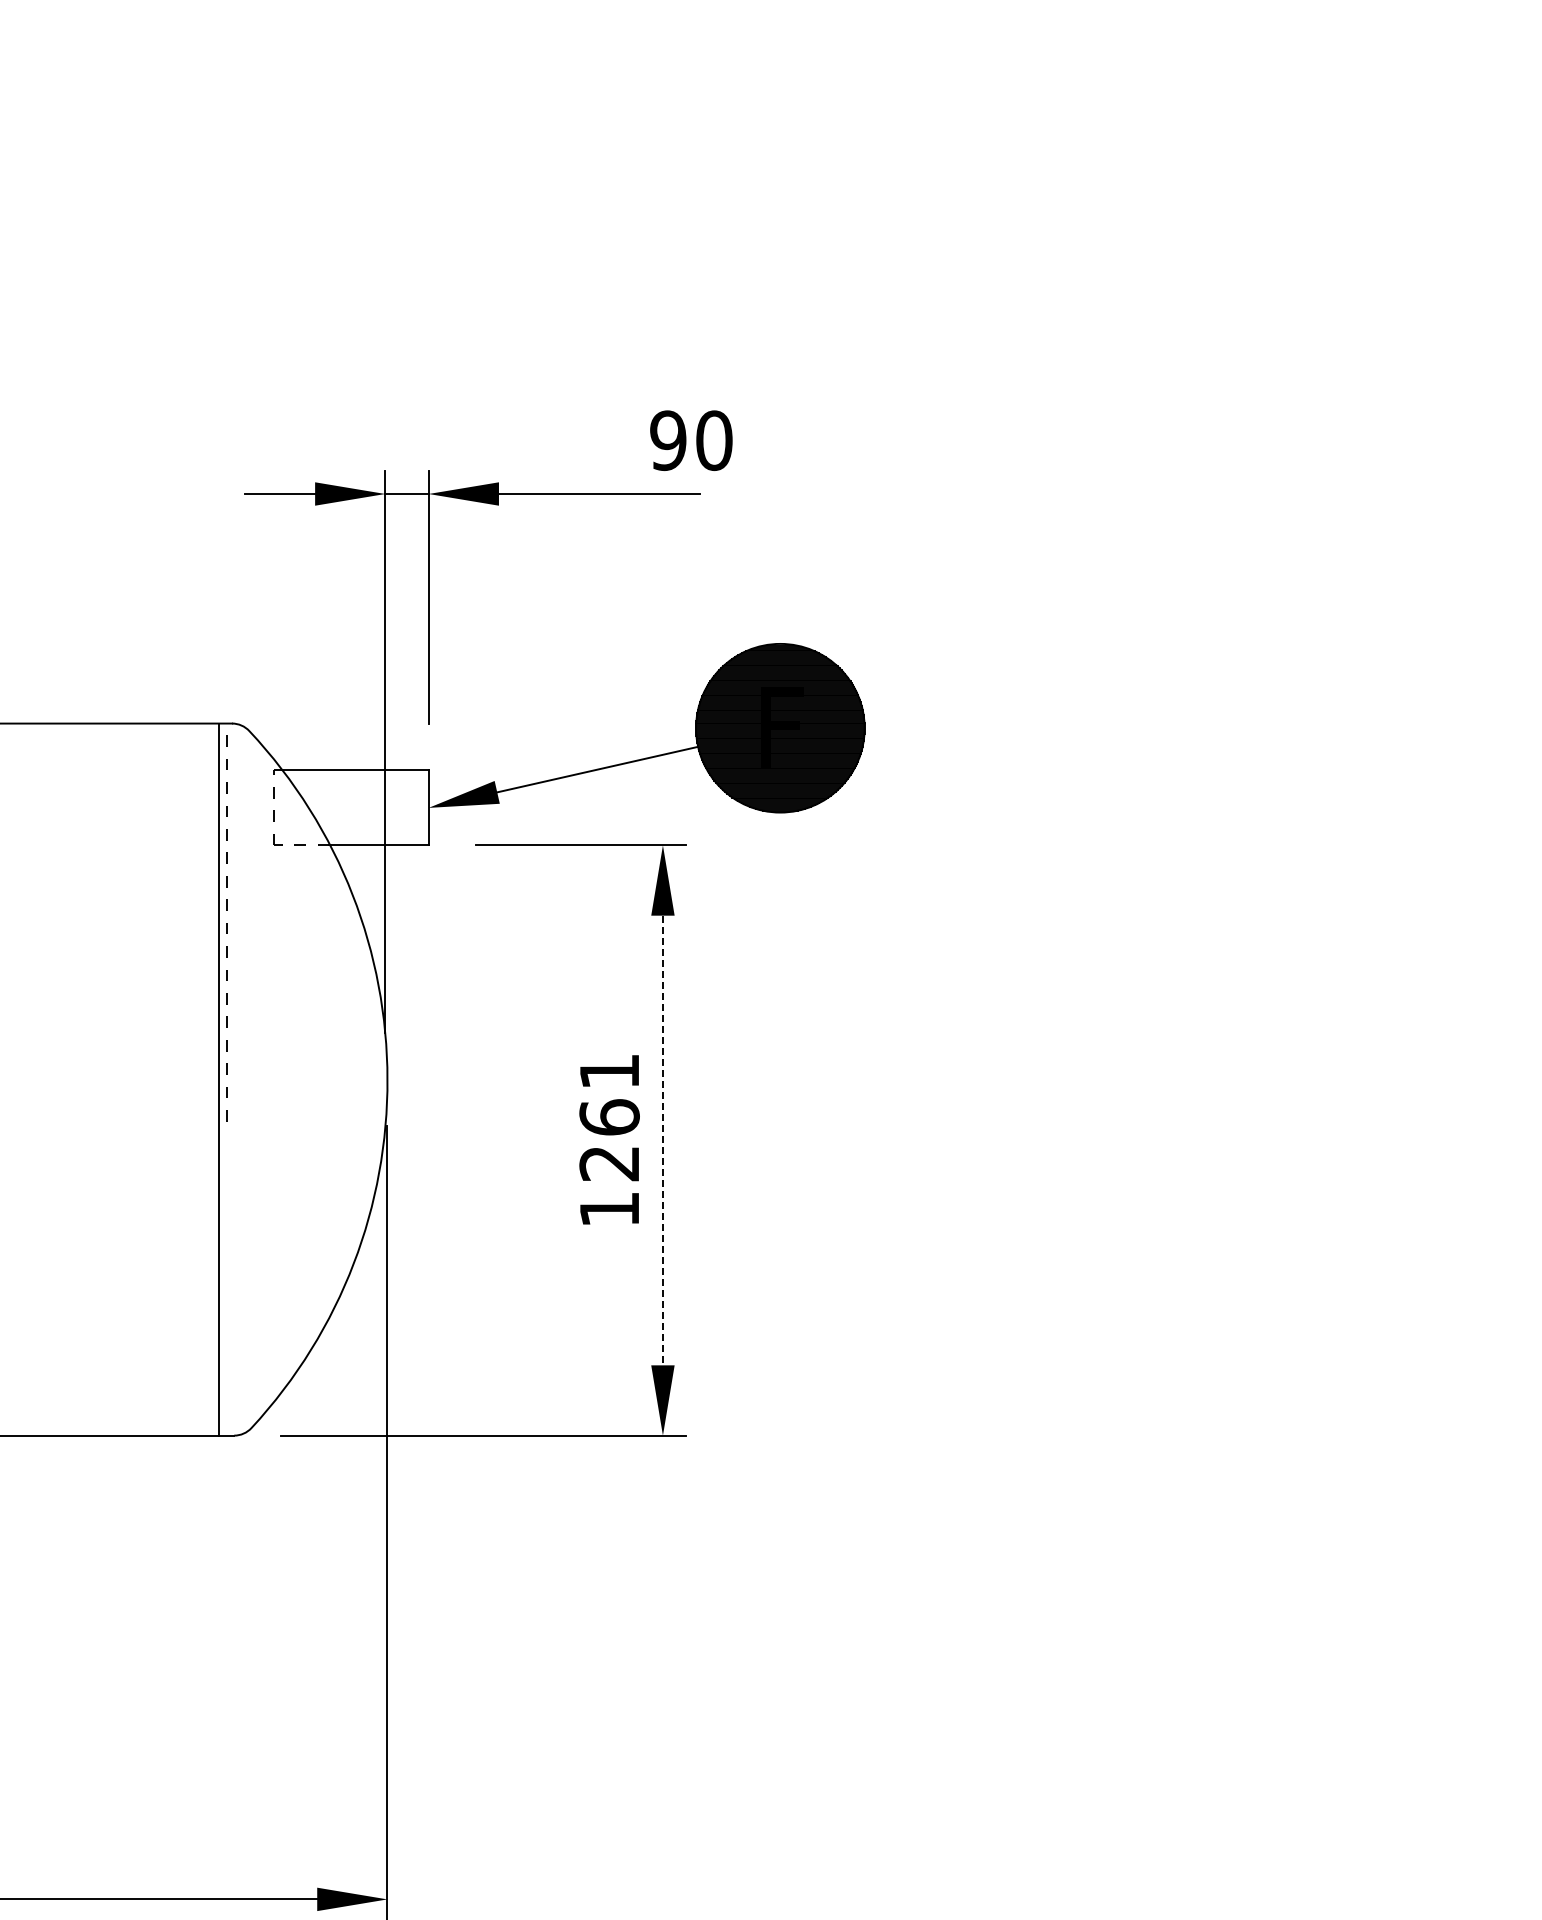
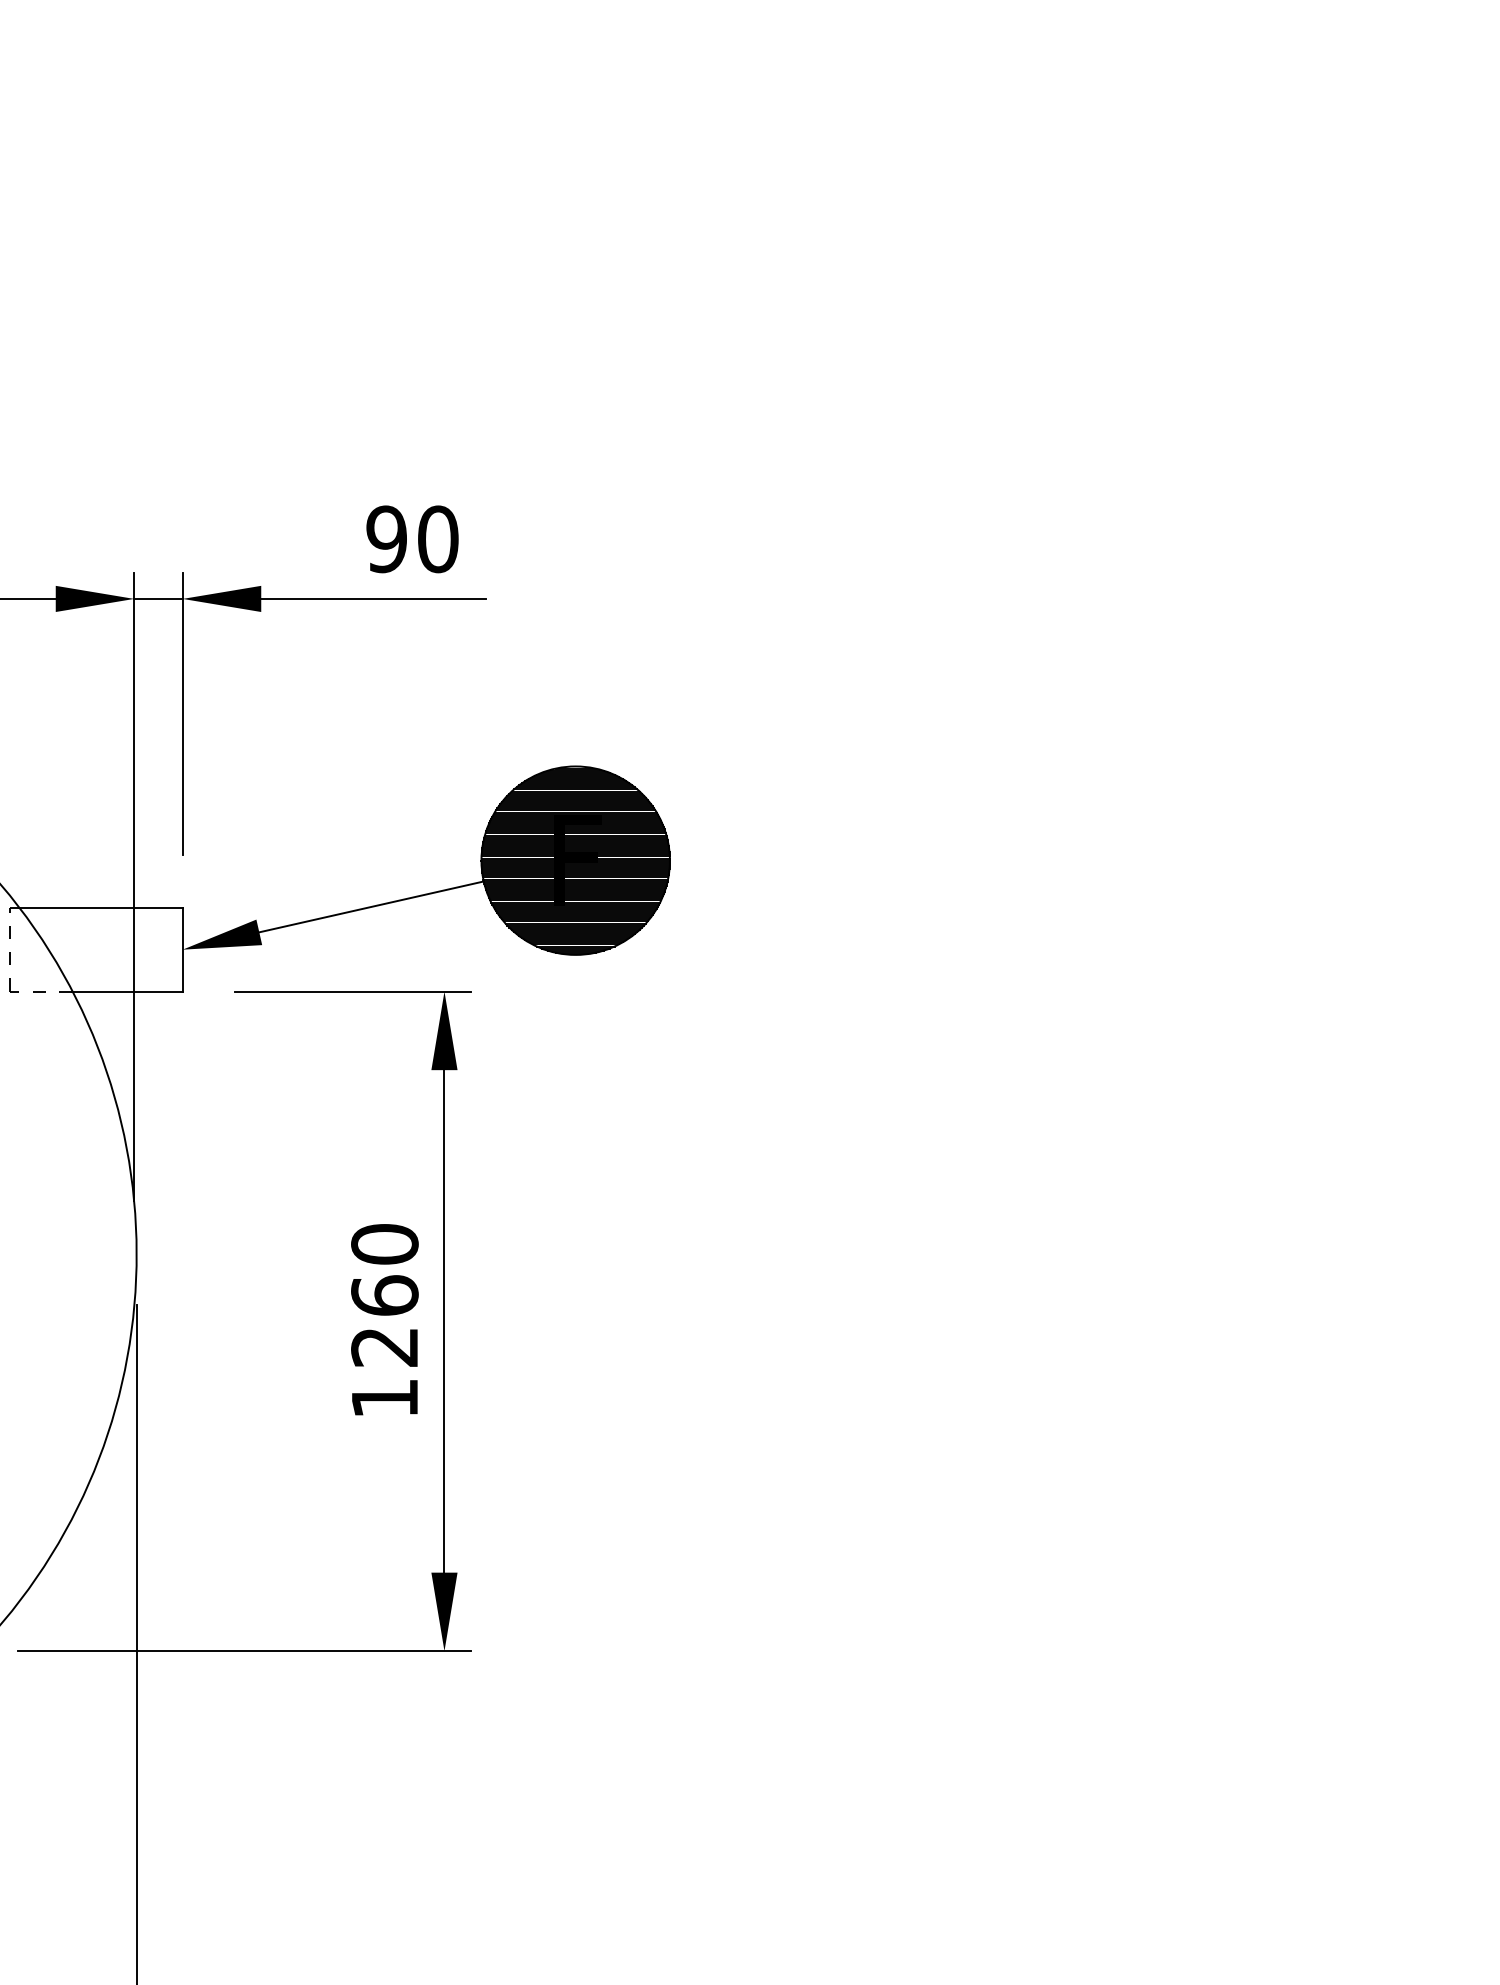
text: (691, 440) -> (412, 539), moved
text: (609, 1071) -> (384, 1244), 1261 -> 1260
line: (662, 1140) -> (443, 1321), dashed -> solid

